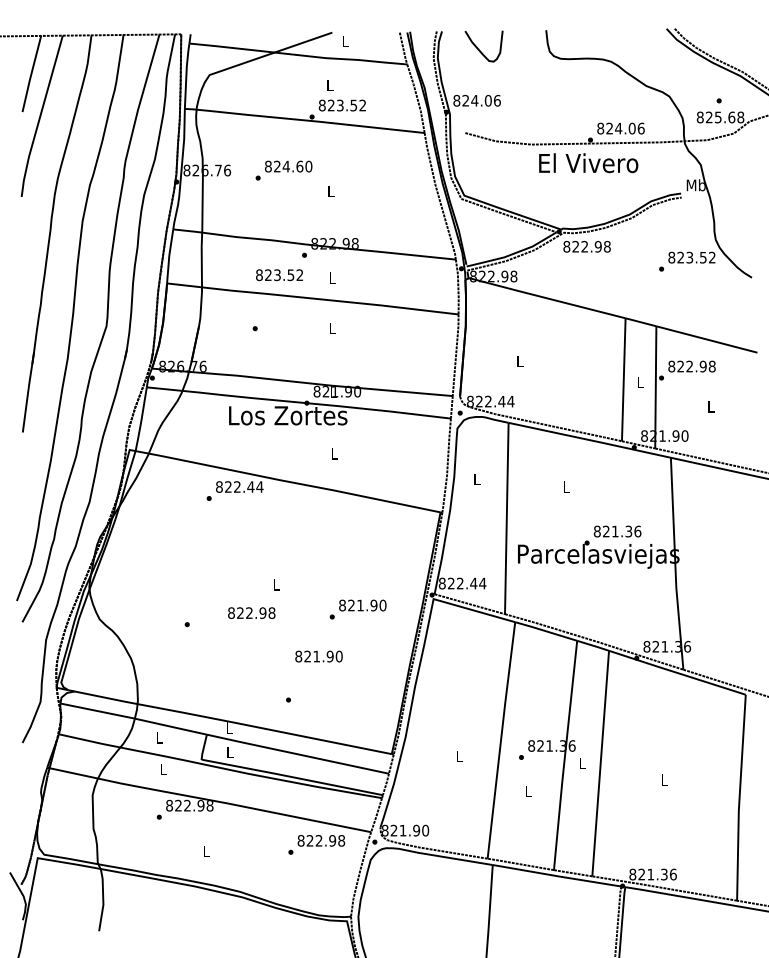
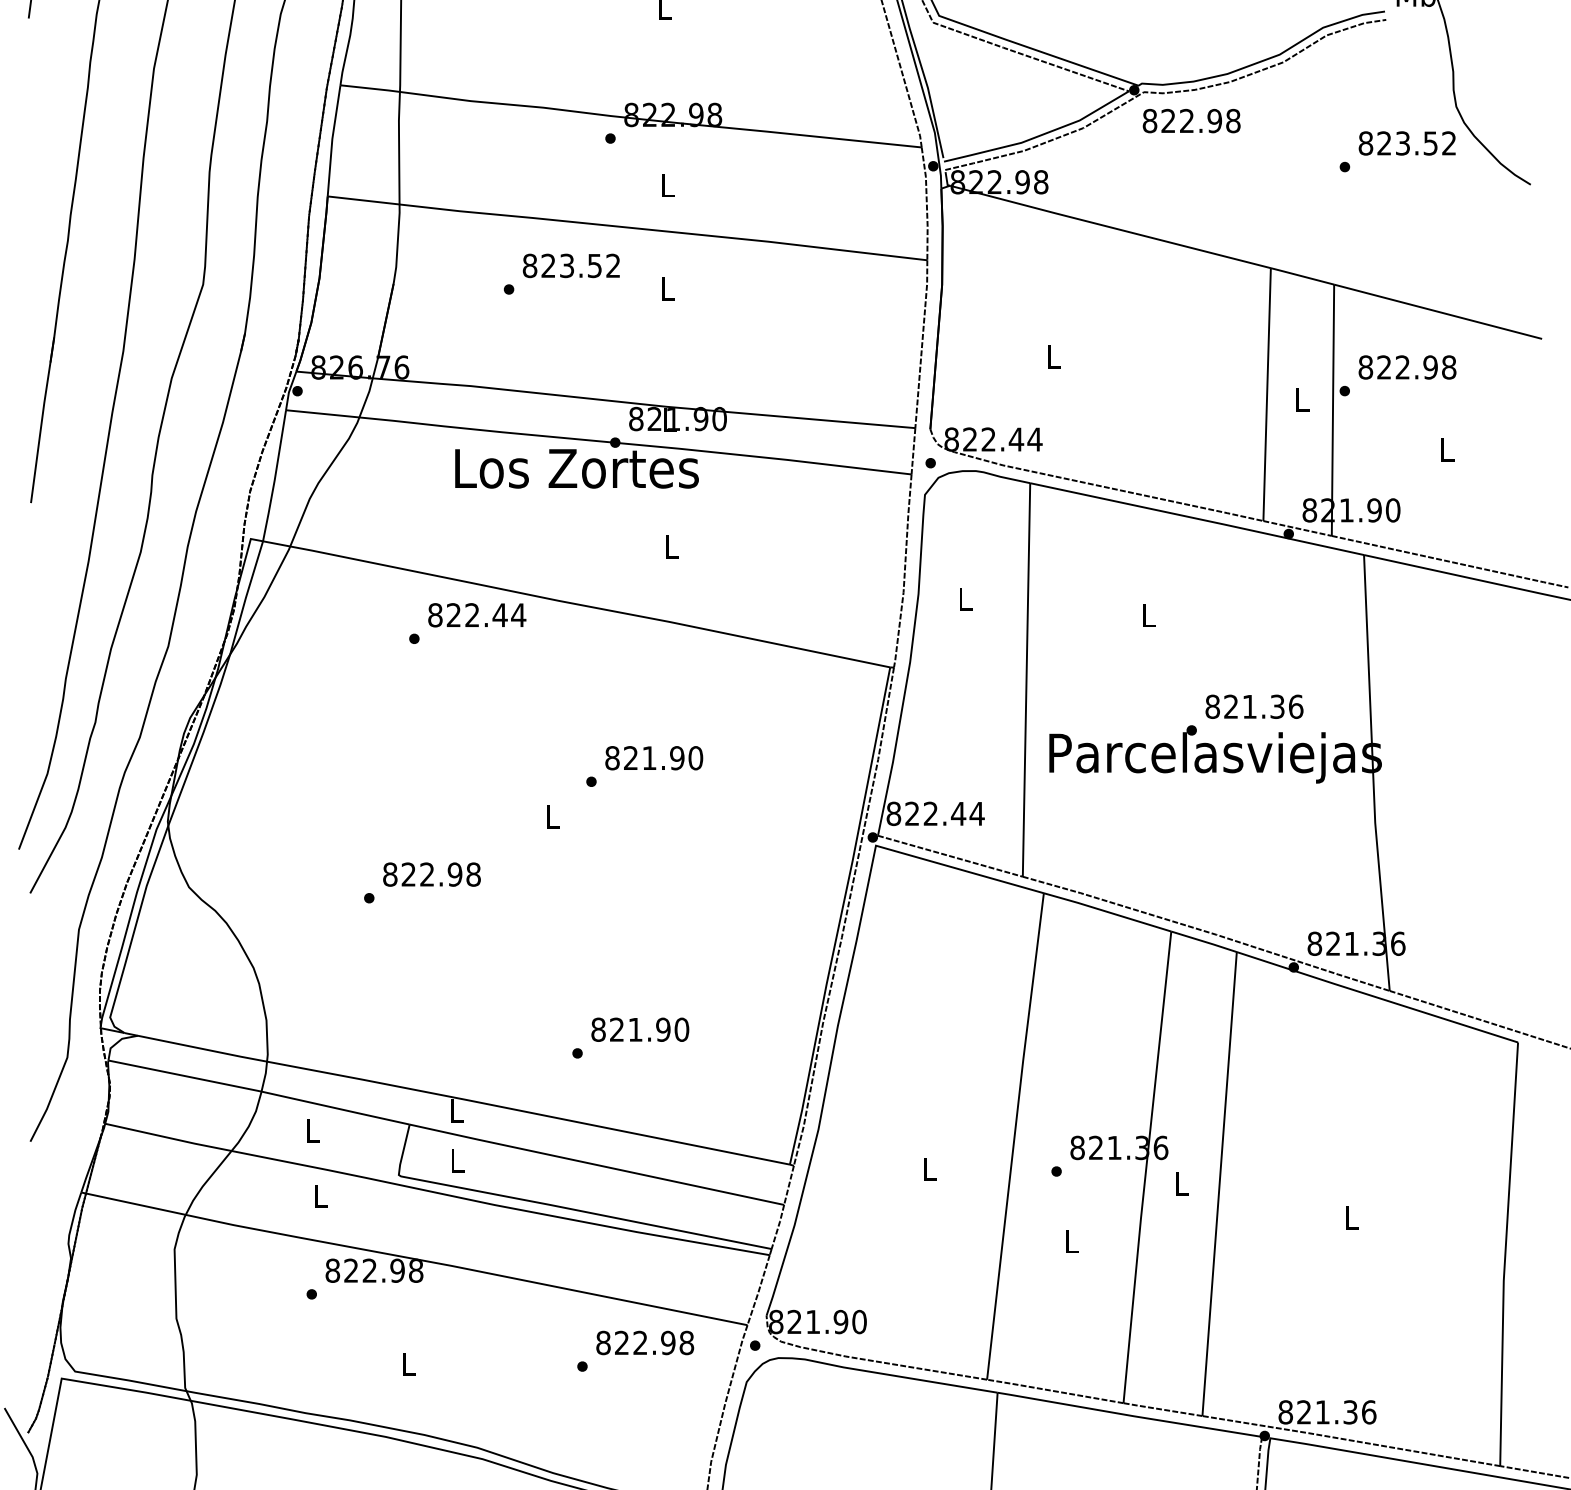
text: (279, 275) -> (571, 266), moved
text: (357, 609) -> (643, 766), moved
text: (251, 612) -> (431, 873), moved
text: (318, 656) -> (639, 1029), moved

